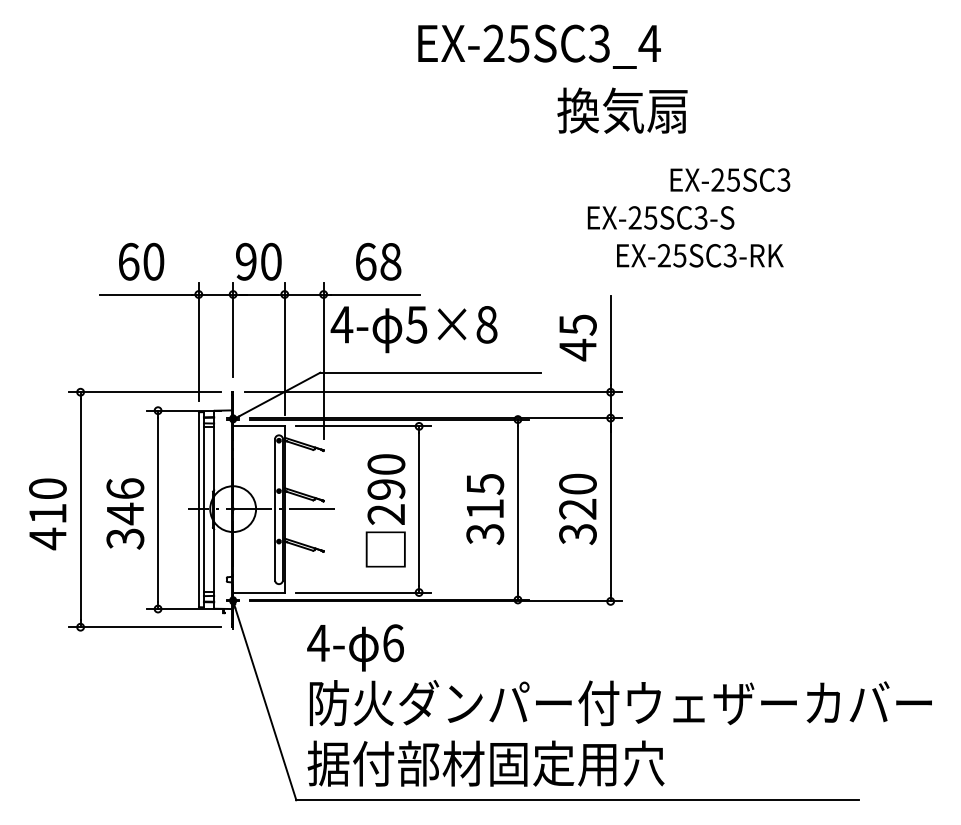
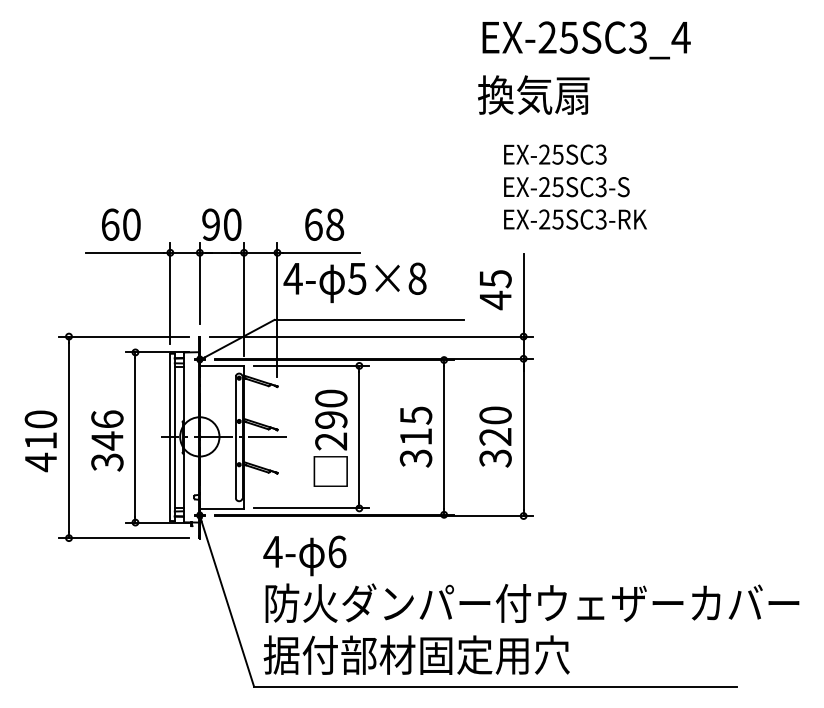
text: (539, 46) -> (586, 40), moved
text: (730, 179) -> (555, 154), moved
text: (700, 255) -> (575, 219), moved

